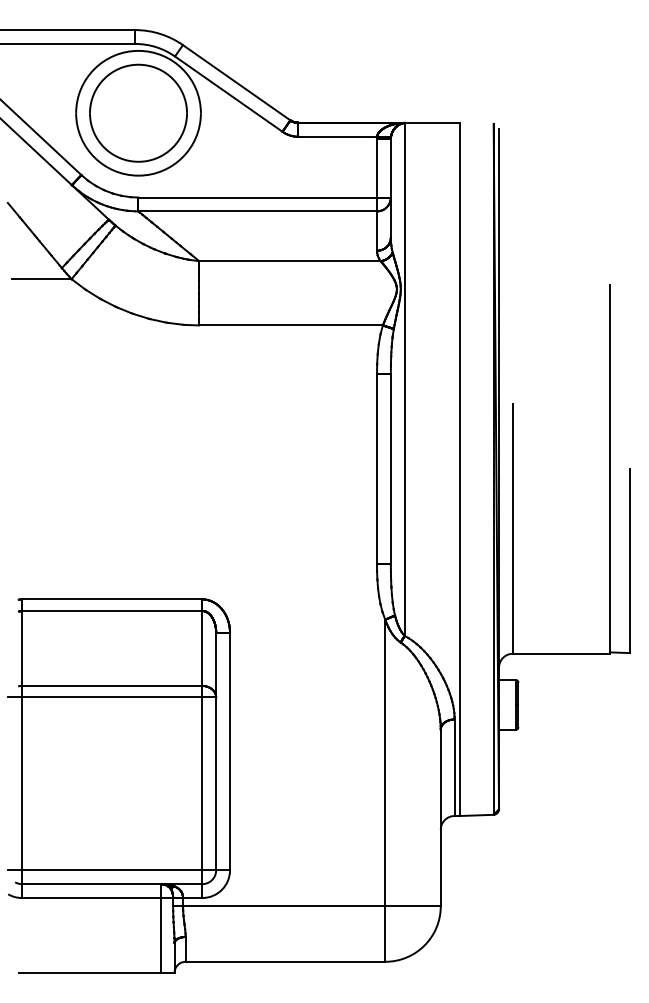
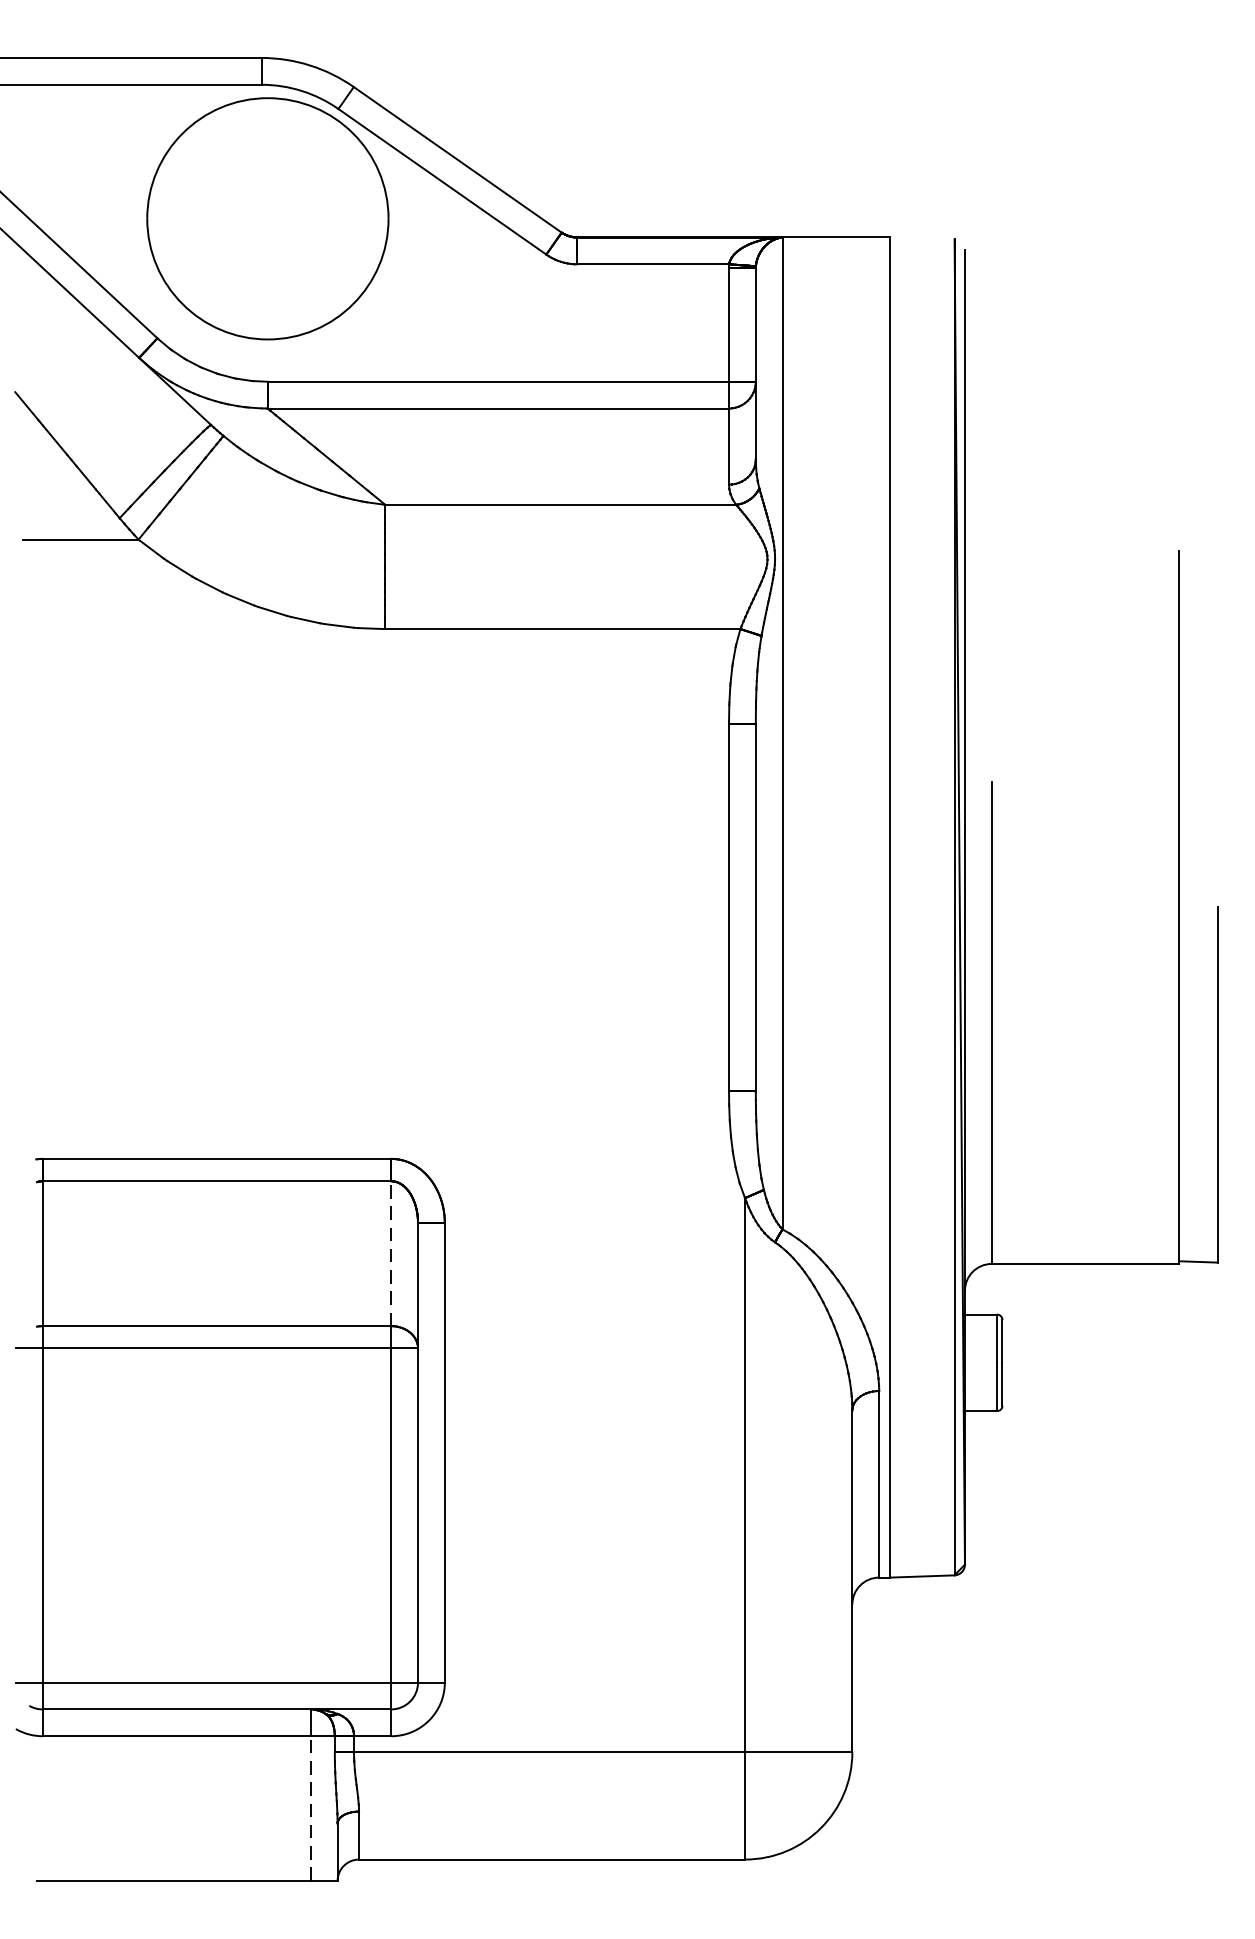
part: (138, 112) -> (267, 217), removed
line: (202, 647) -> (391, 1251), solid -> dashed
line: (160, 934) -> (310, 1806), solid -> dashed

